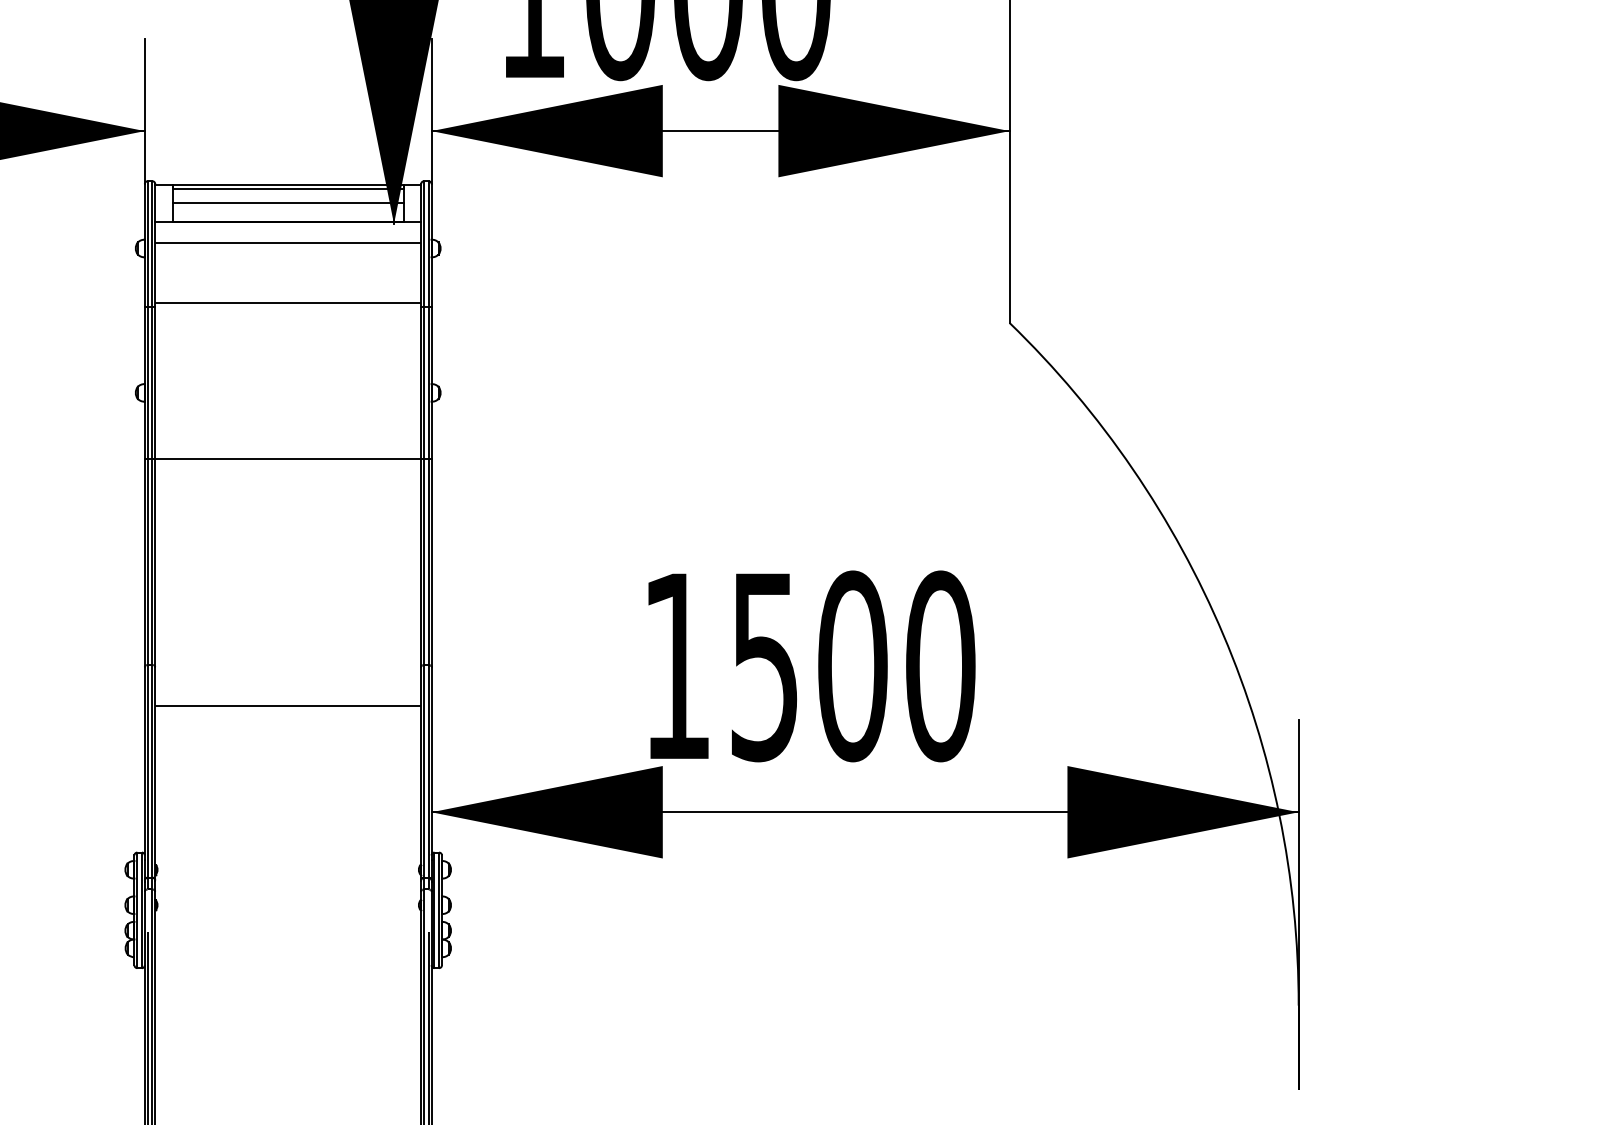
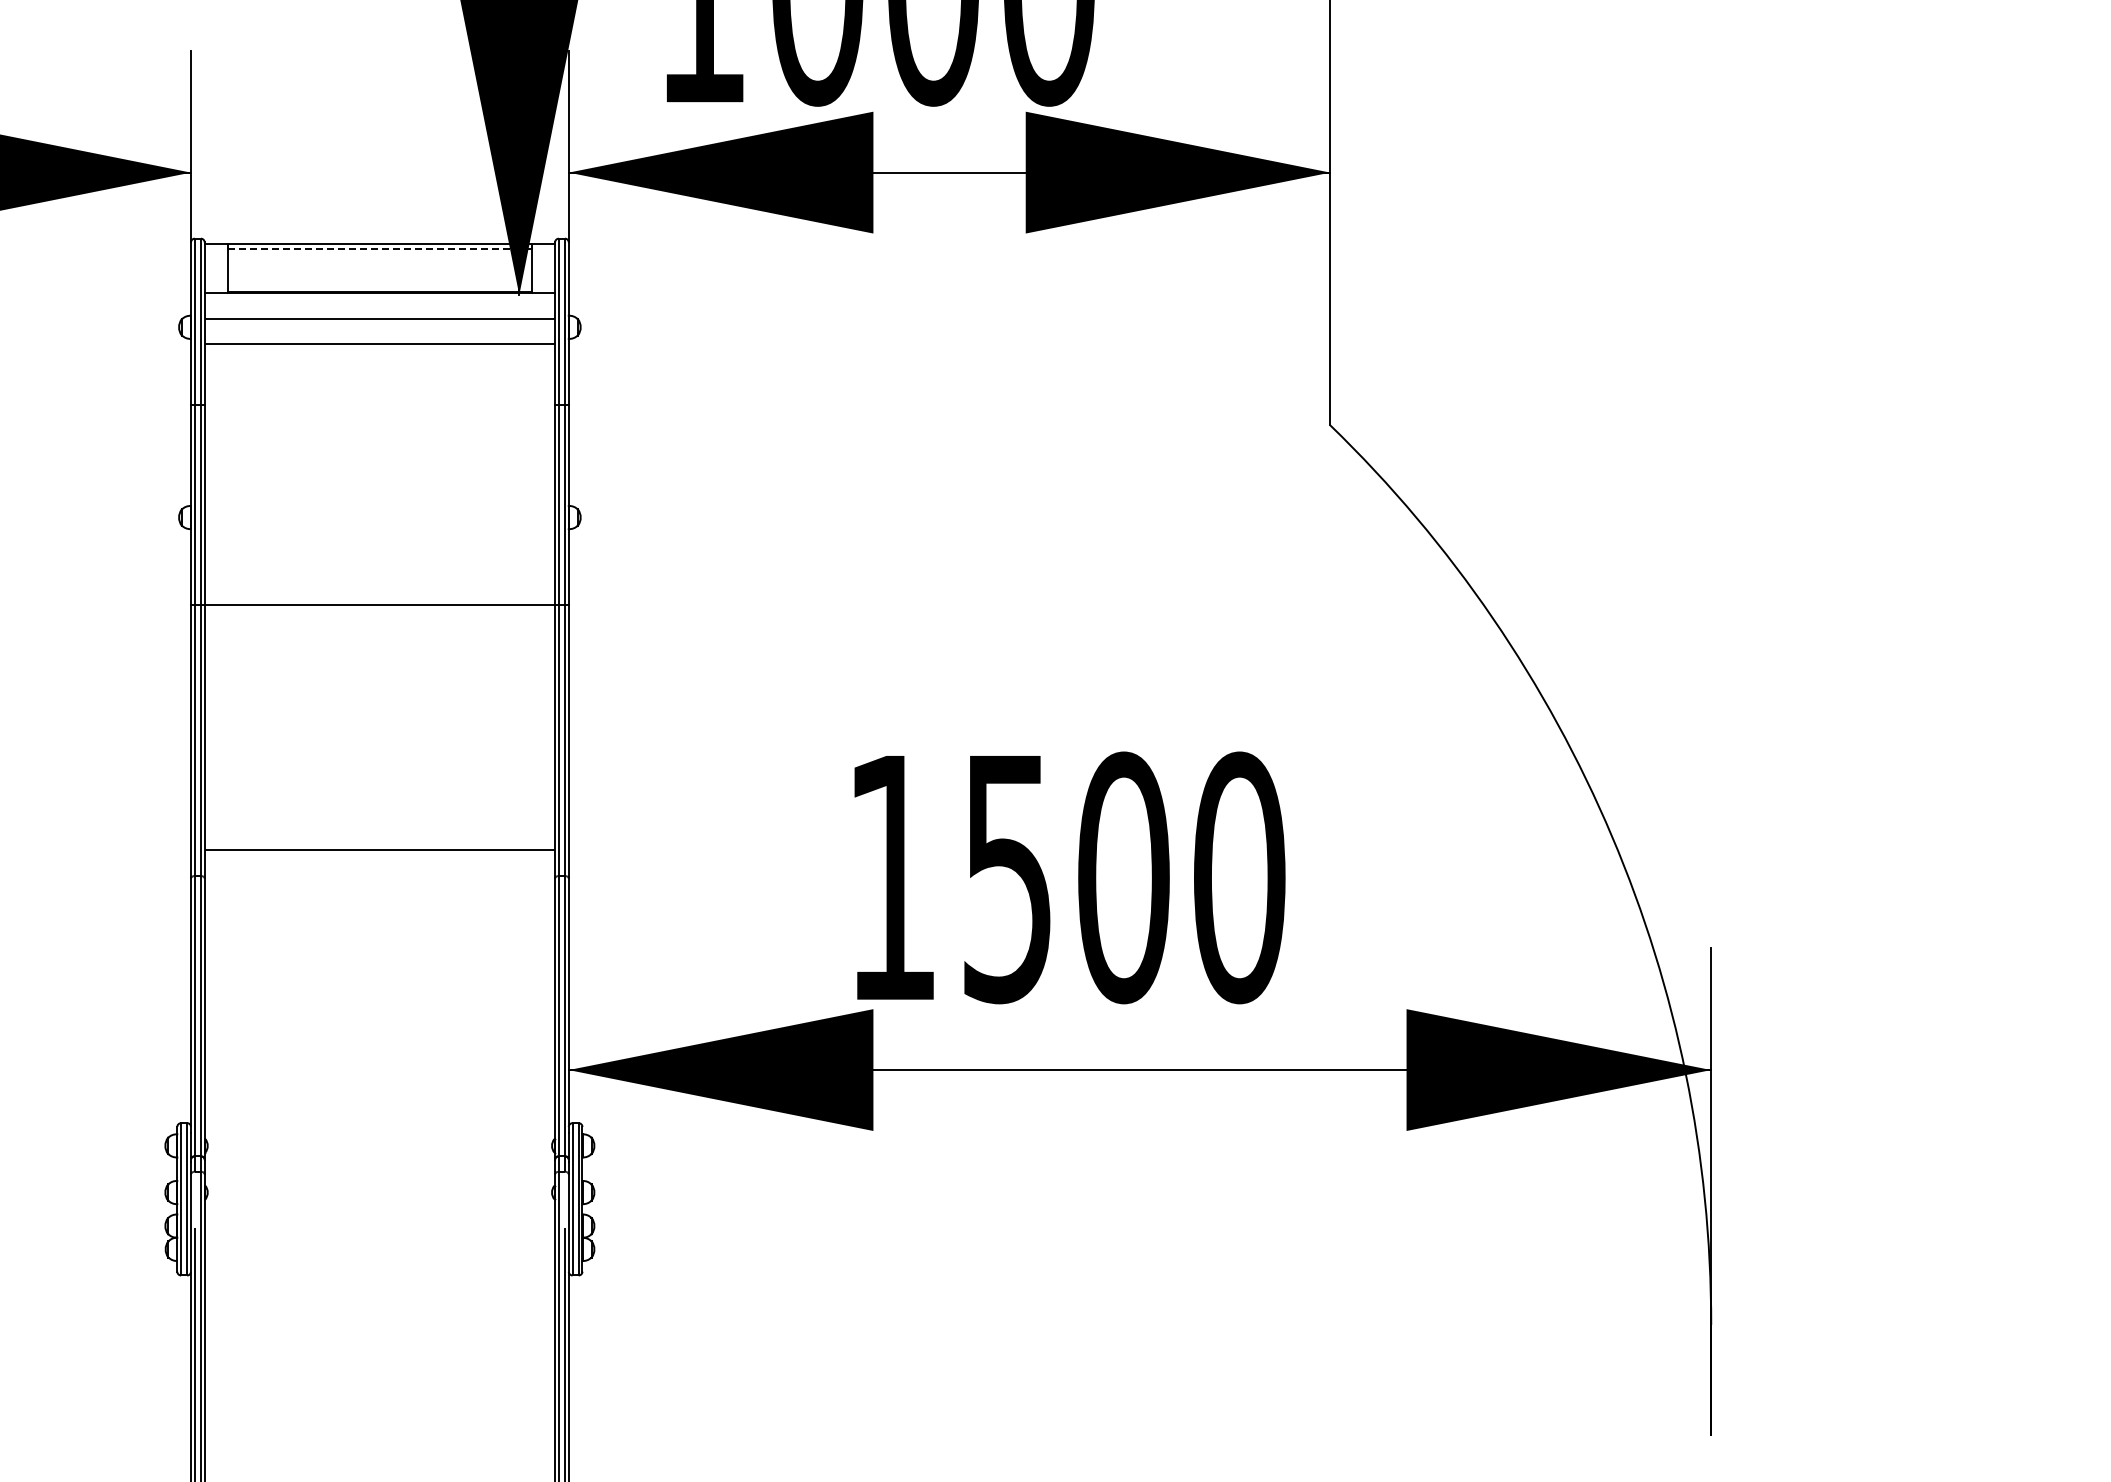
line: (287, 189) -> (379, 249), solid -> dashed
line: (287, 203) -> (379, 267), removed
line: (287, 303) -> (379, 344), moved
line: (287, 705) -> (379, 849), moved

